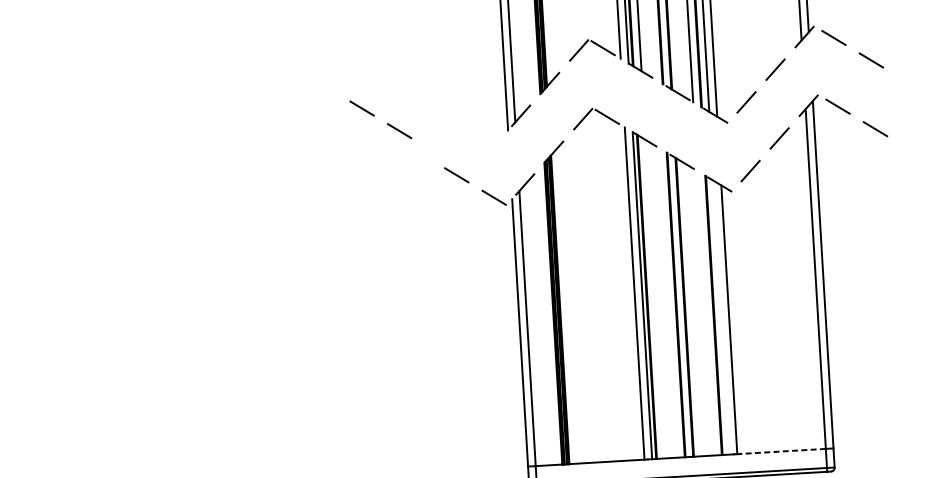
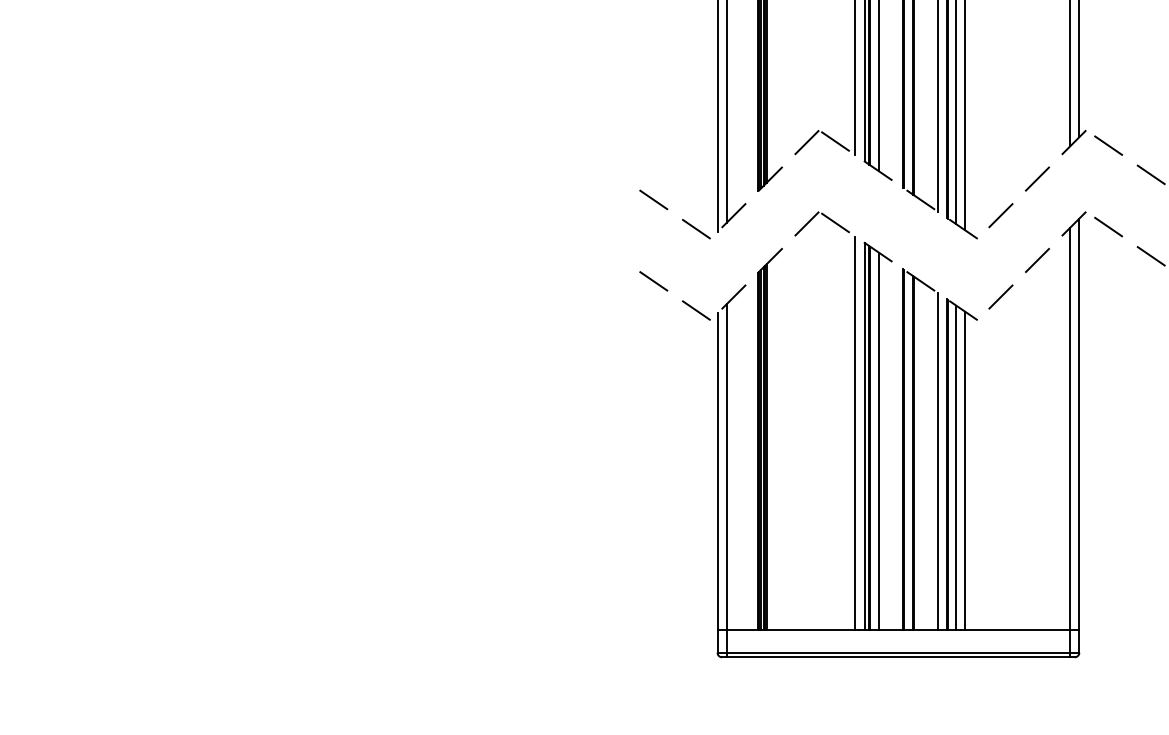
line: (375, 115) -> (668, 209), moved
line: (655, 299) -> (879, 441), added
line: (705, 313) -> (937, 461), added
line: (721, 317) -> (956, 467), added
line: (781, 451) -> (1017, 630), dashed -> solid

